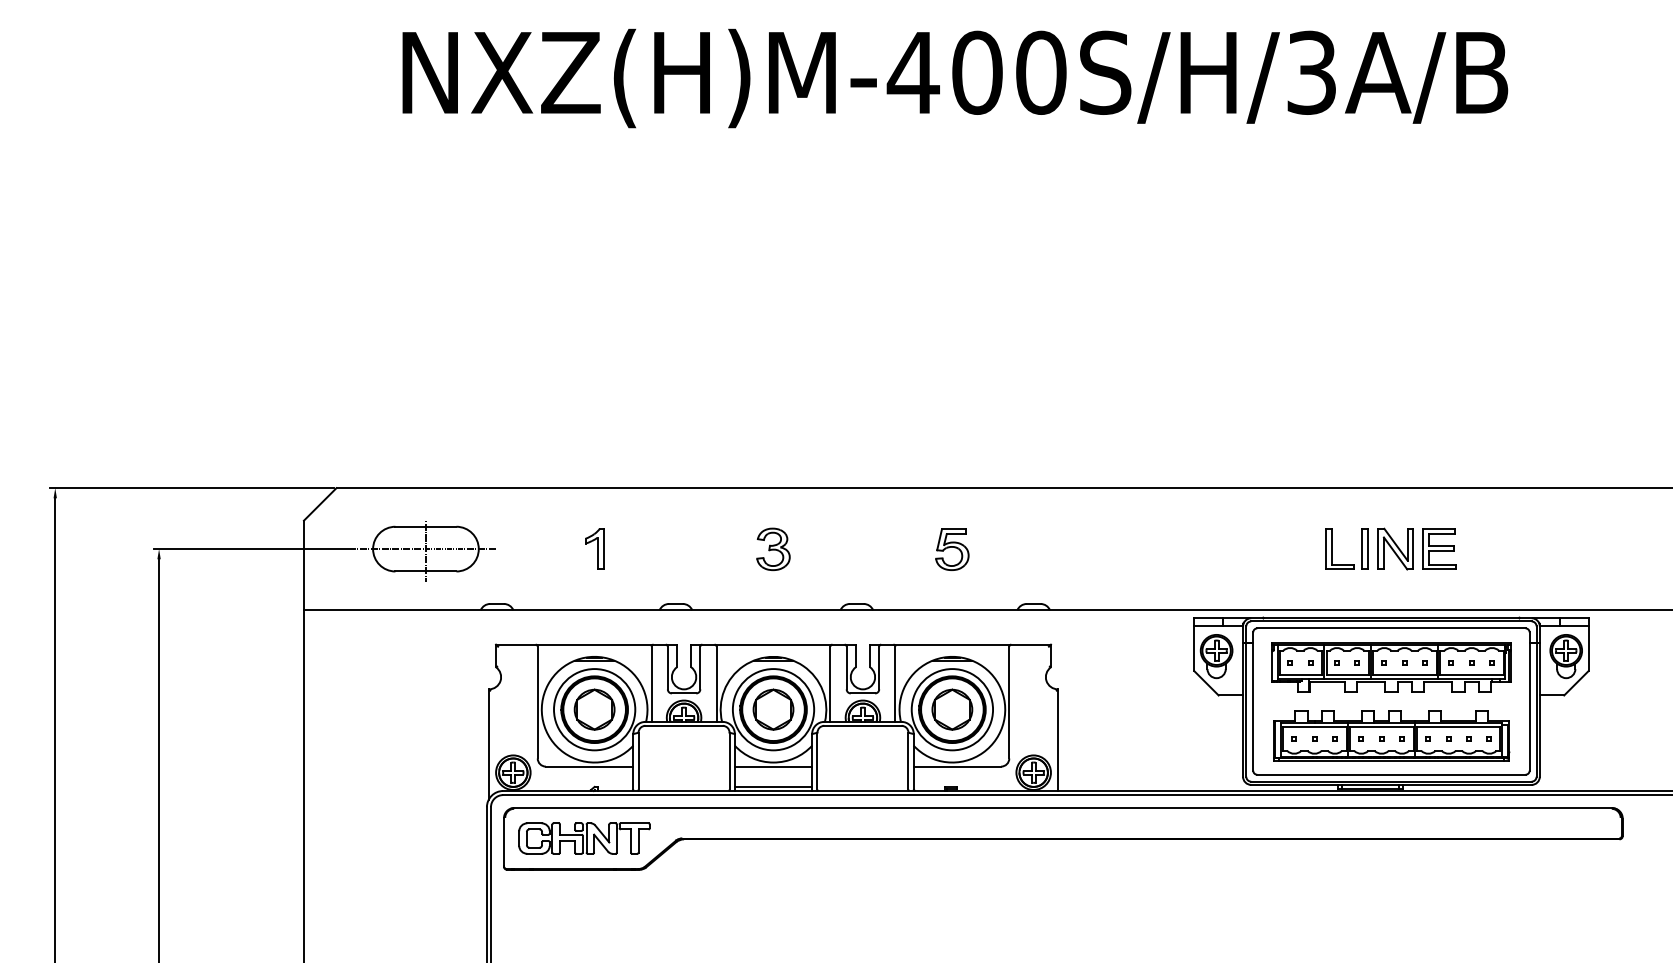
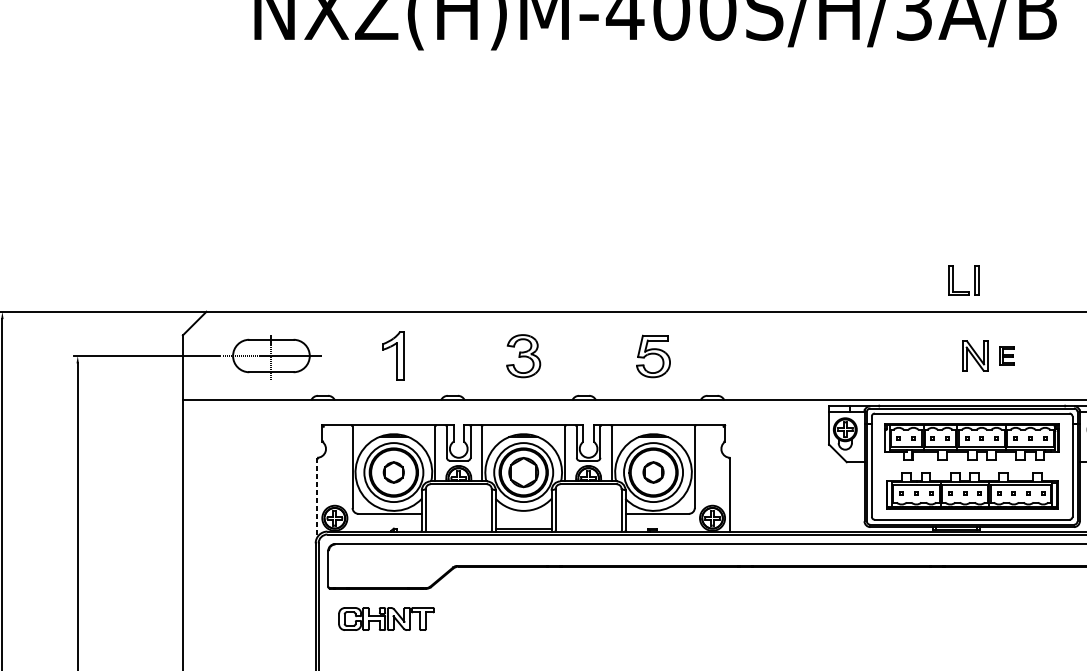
part: (594, 548) -> (393, 355), size x1.6
part: (1332, 548) -> (953, 280), moved
part: (1439, 548) -> (1007, 355), size x0.6
part: (773, 549) -> (523, 356), size x1.4
part: (952, 549) -> (653, 356), size x1.4
part: (594, 709) -> (393, 472), size x0.7
part: (952, 709) -> (653, 472), size x0.7
line: (488, 745) -> (316, 498), solid -> dashed
line: (773, 766) -> (523, 513), removed
part: (584, 838) -> (386, 619), moved

